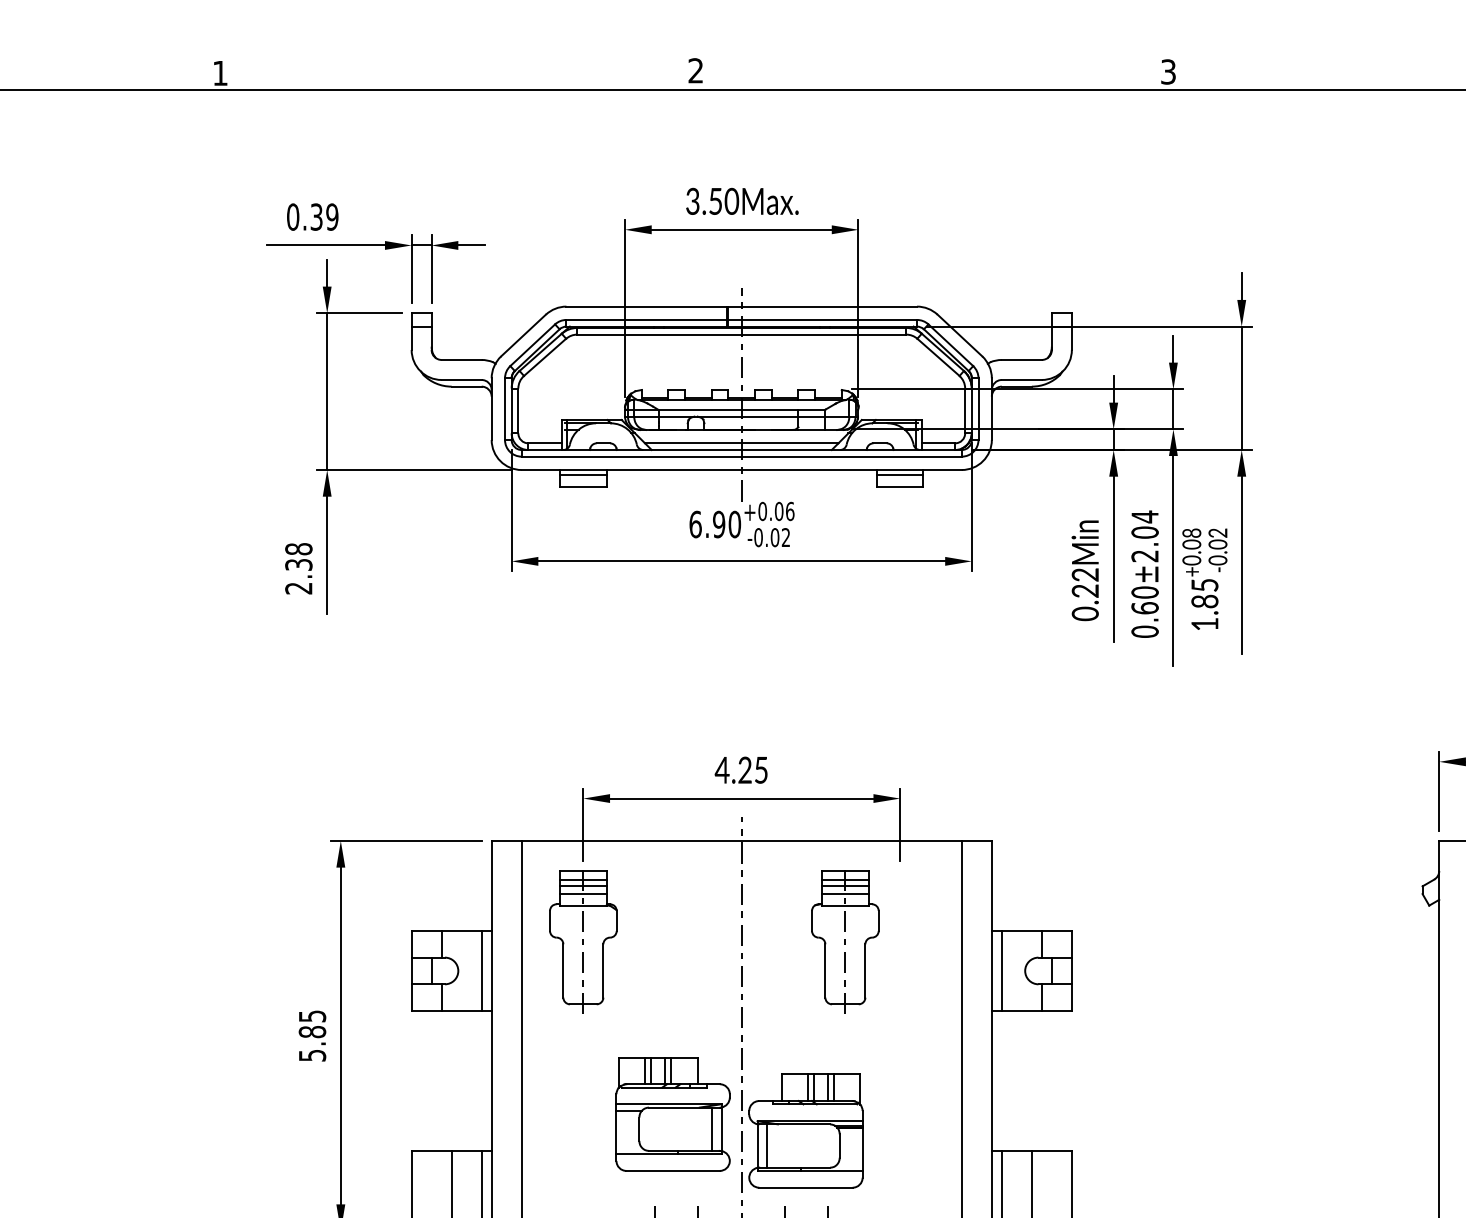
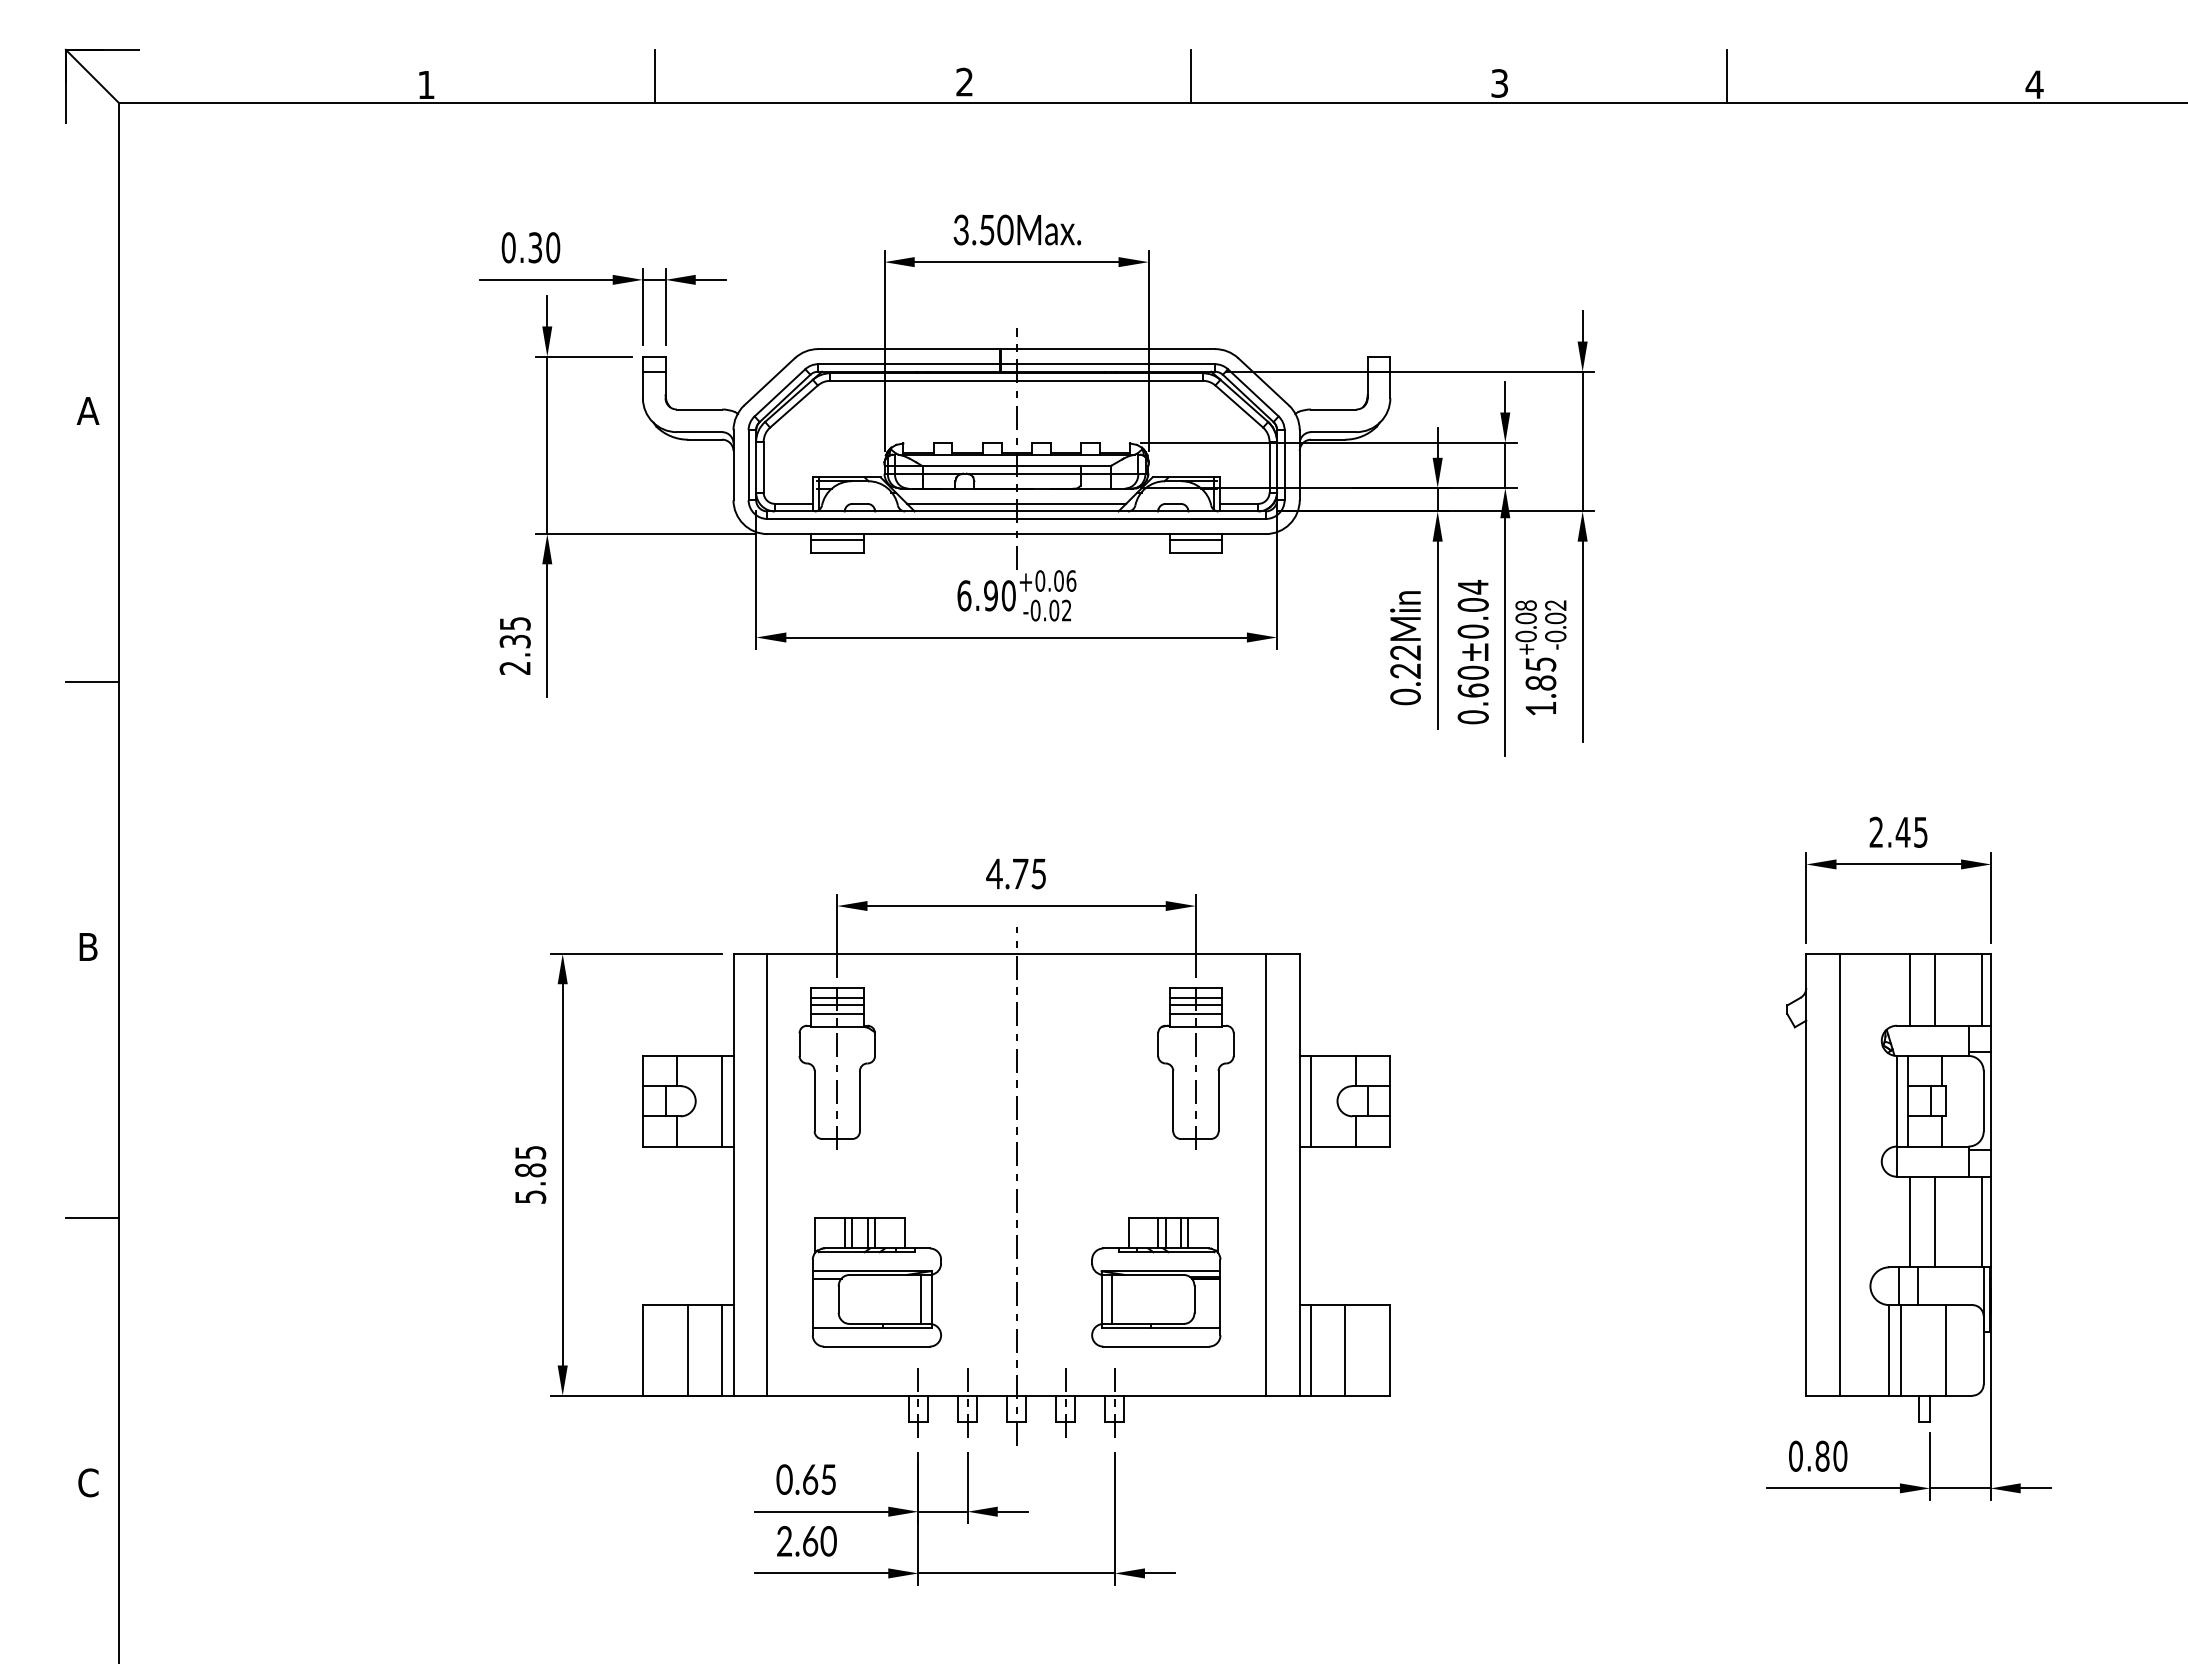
line: (422, 65) -> (655, 76), added
line: (896, 65) -> (1191, 76), added
line: (1369, 65) -> (1727, 76), added
text: (332, 216) -> (553, 247), 0.39 -> 0.30
text: (298, 548) -> (514, 623), 2.38 -> 2.35
text: (1144, 556) -> (1472, 631), 0.60±2.04 -> 0.60±0.04
text: (745, 769) -> (1020, 873), 4.25 -> 4.75
part: (844, 942) -> (1195, 1068), moved
part: (672, 1114) -> (876, 1282), moved
part: (806, 1131) -> (1156, 1282), moved

